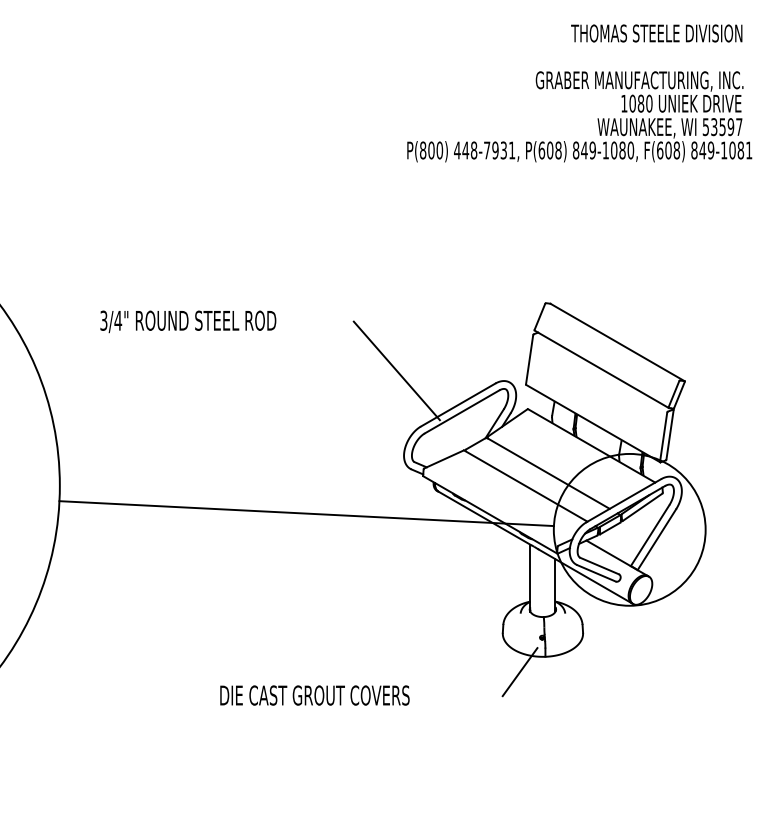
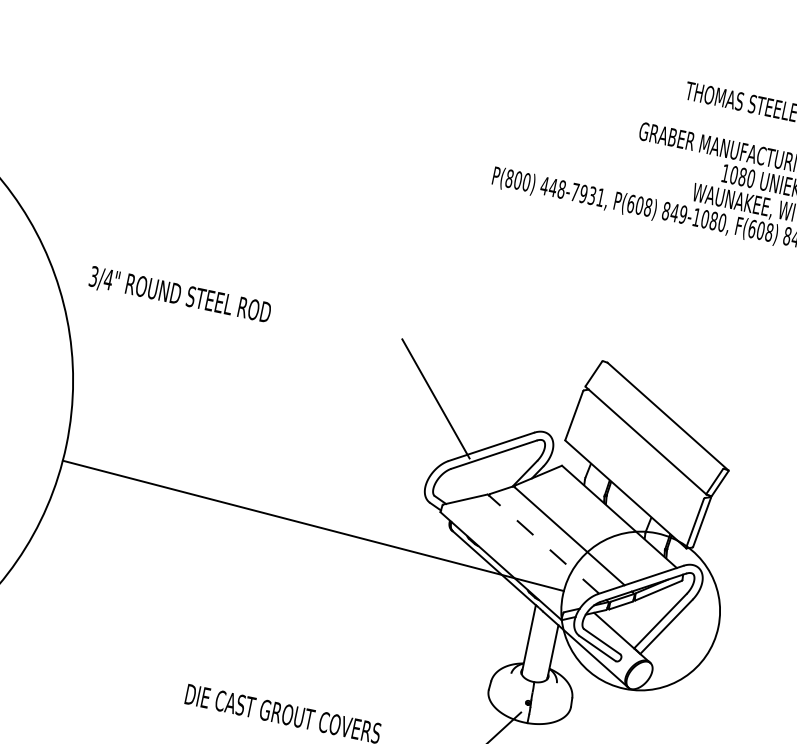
text: (188, 321) -> (180, 295), moved
line: (525, 485) -> (543, 543), solid -> dashed

